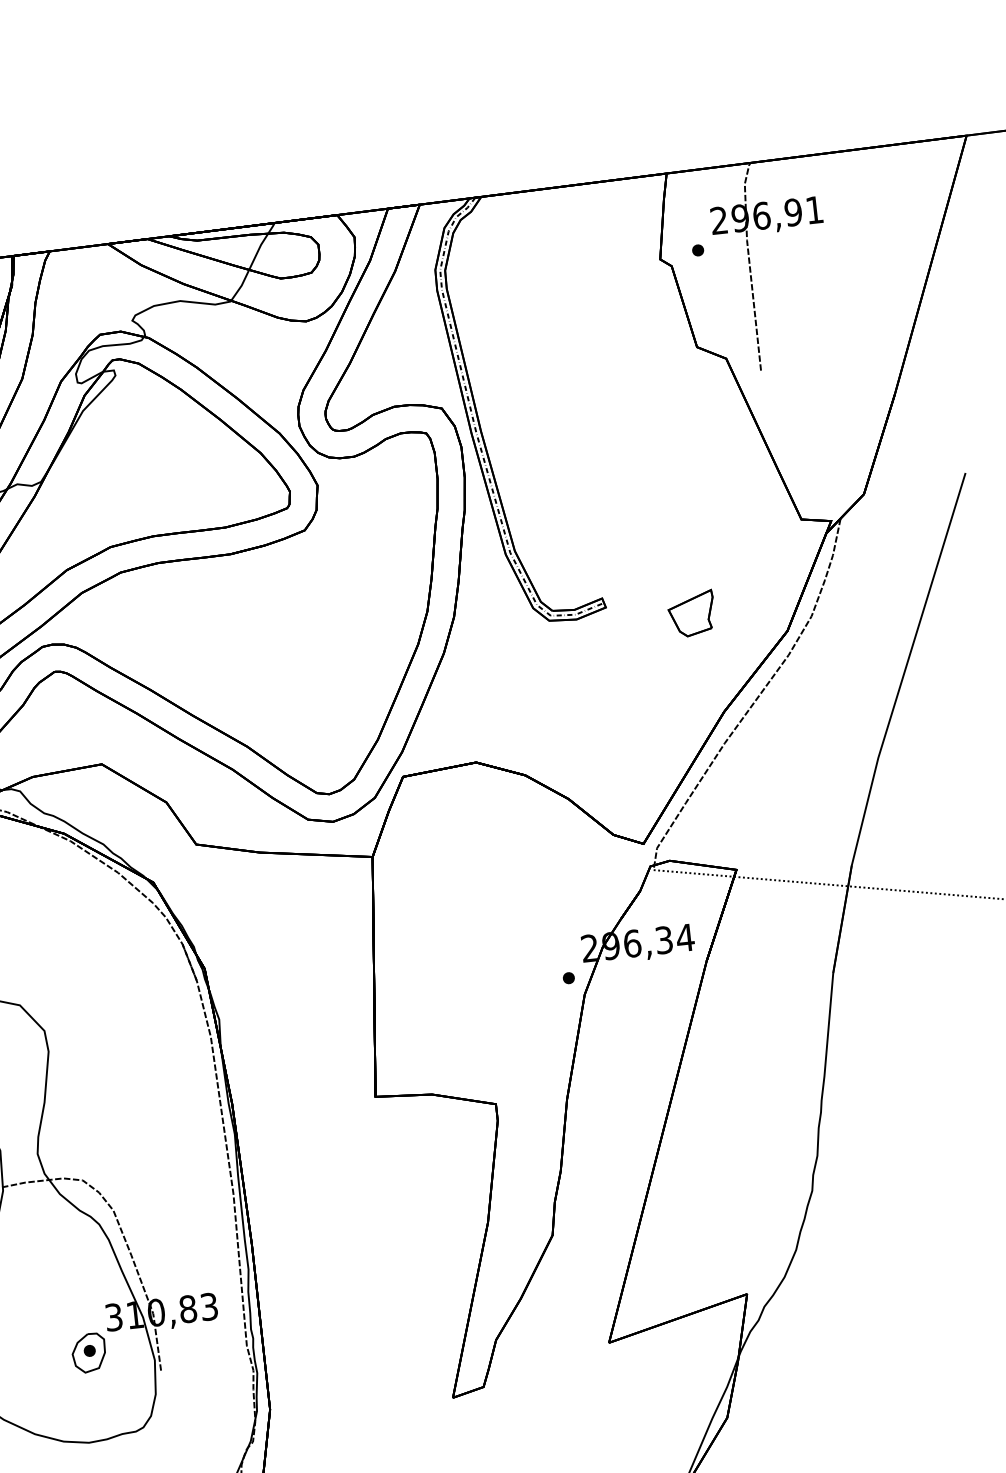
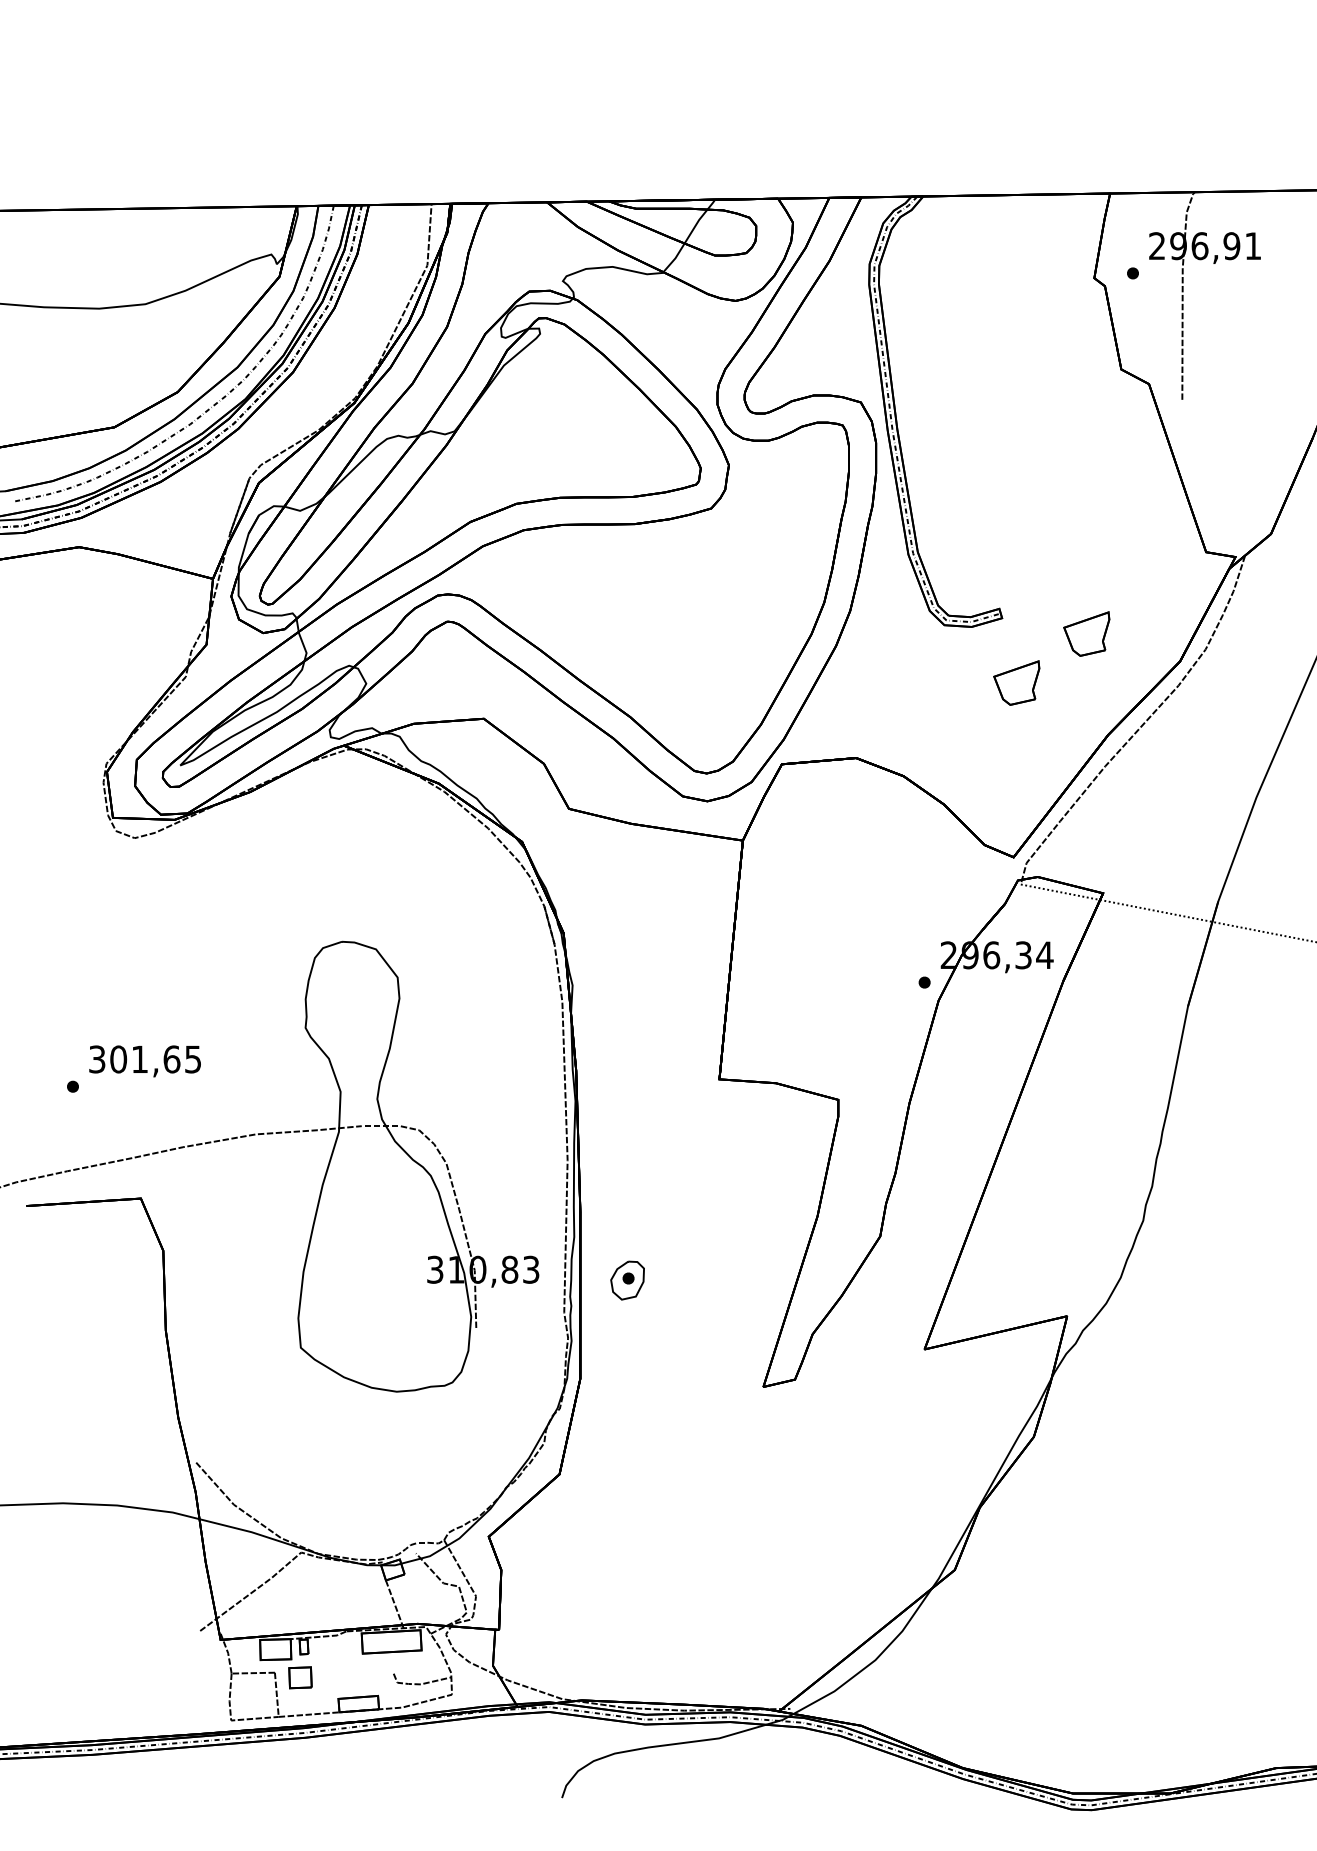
part: (627, 669) -> (1016, 682), added
part: (88, 1353) -> (627, 1280), moved

